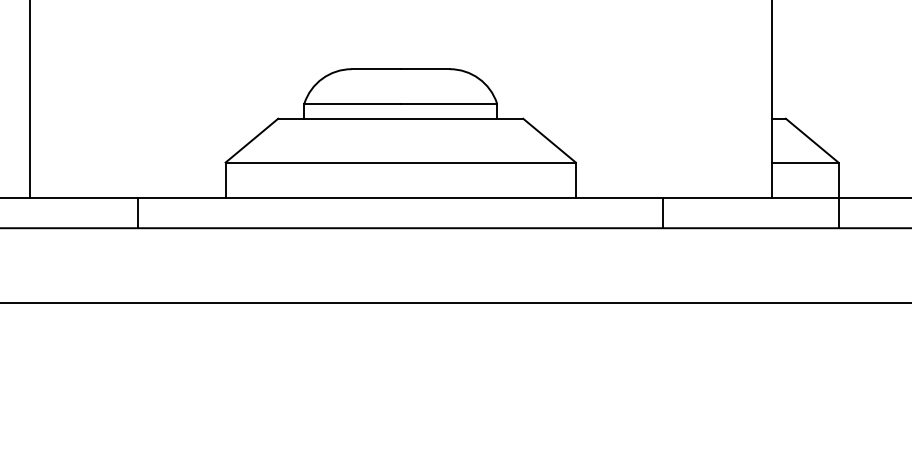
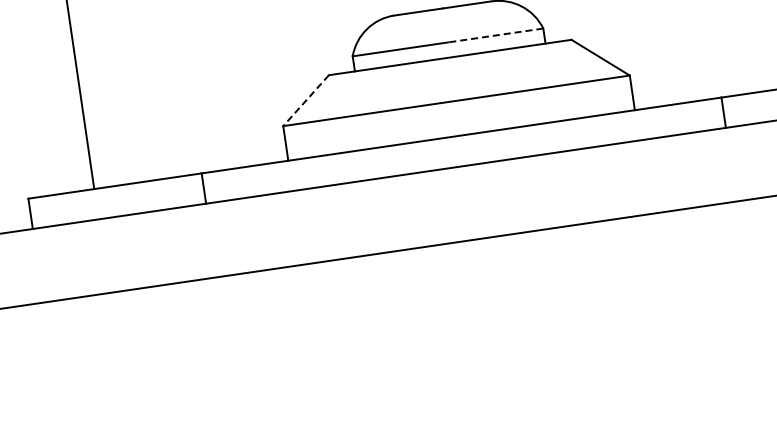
line: (448, 103) -> (495, 35), solid -> dashed
line: (251, 141) -> (305, 101), solid -> dashed

